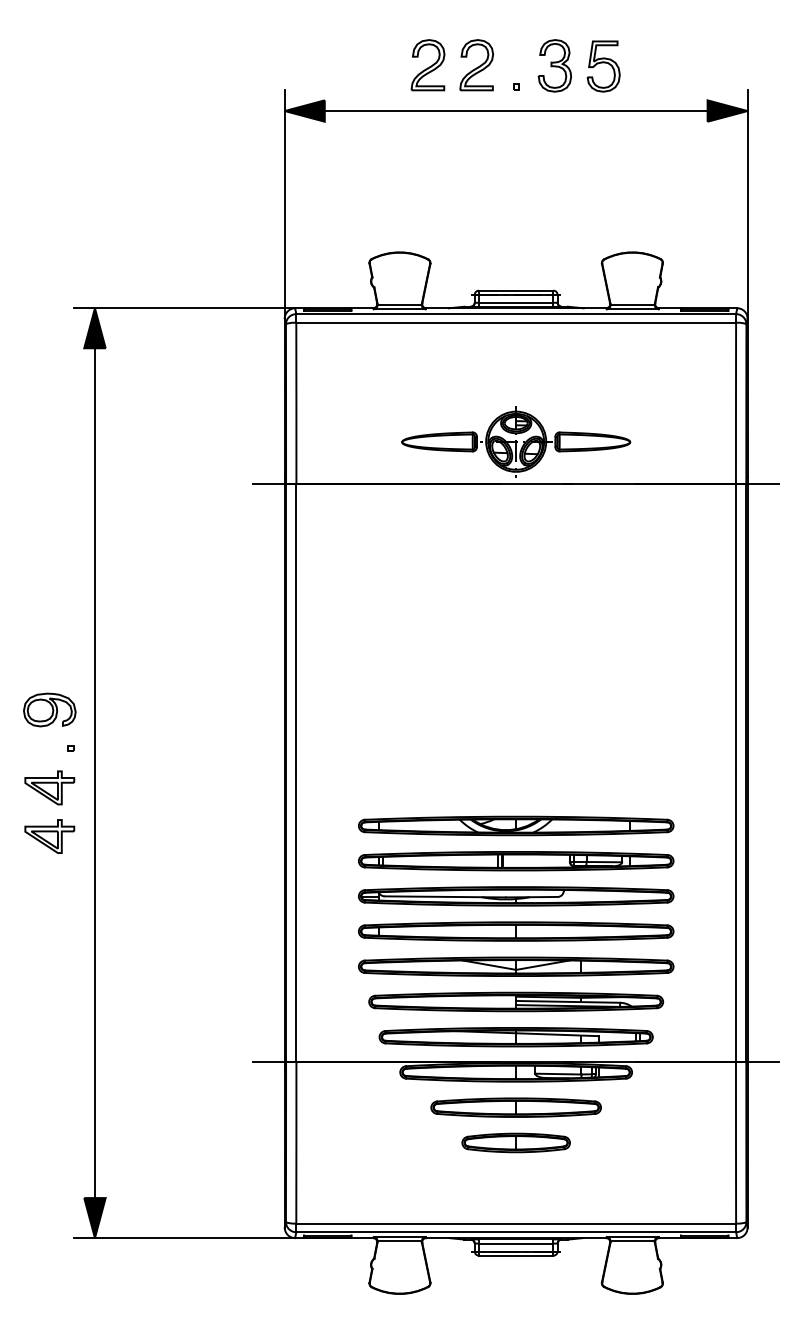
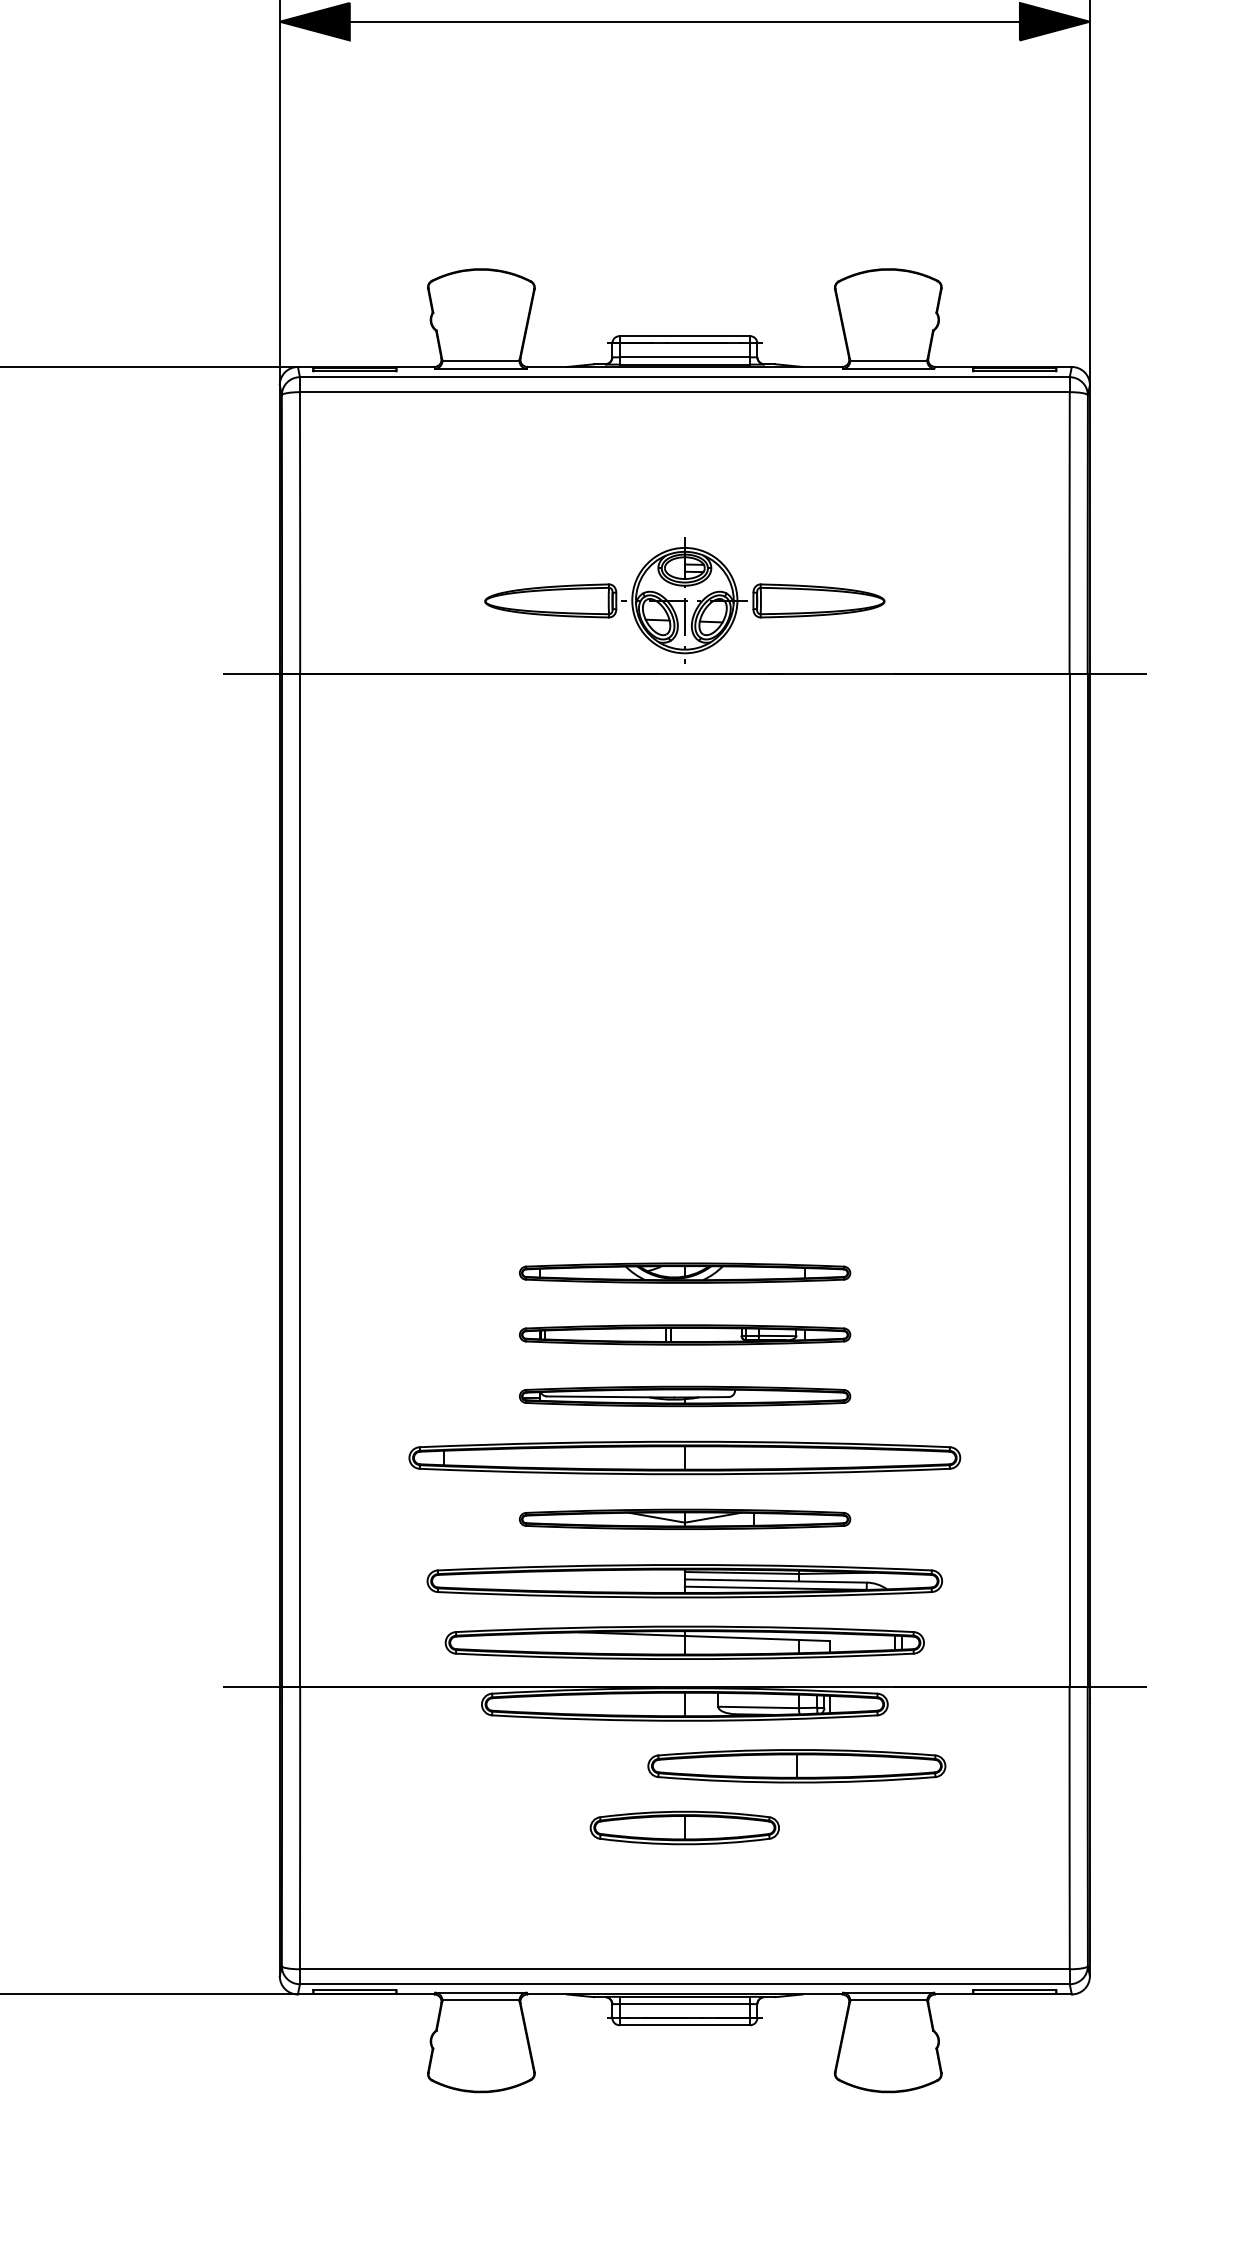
part: (516, 825) -> (685, 1272), size x0.6
part: (516, 861) -> (685, 1335), size x0.6
part: (516, 896) -> (685, 1396), size x0.6
part: (516, 966) -> (685, 1519), size x0.6
part: (515, 1107) -> (795, 1765), moved

